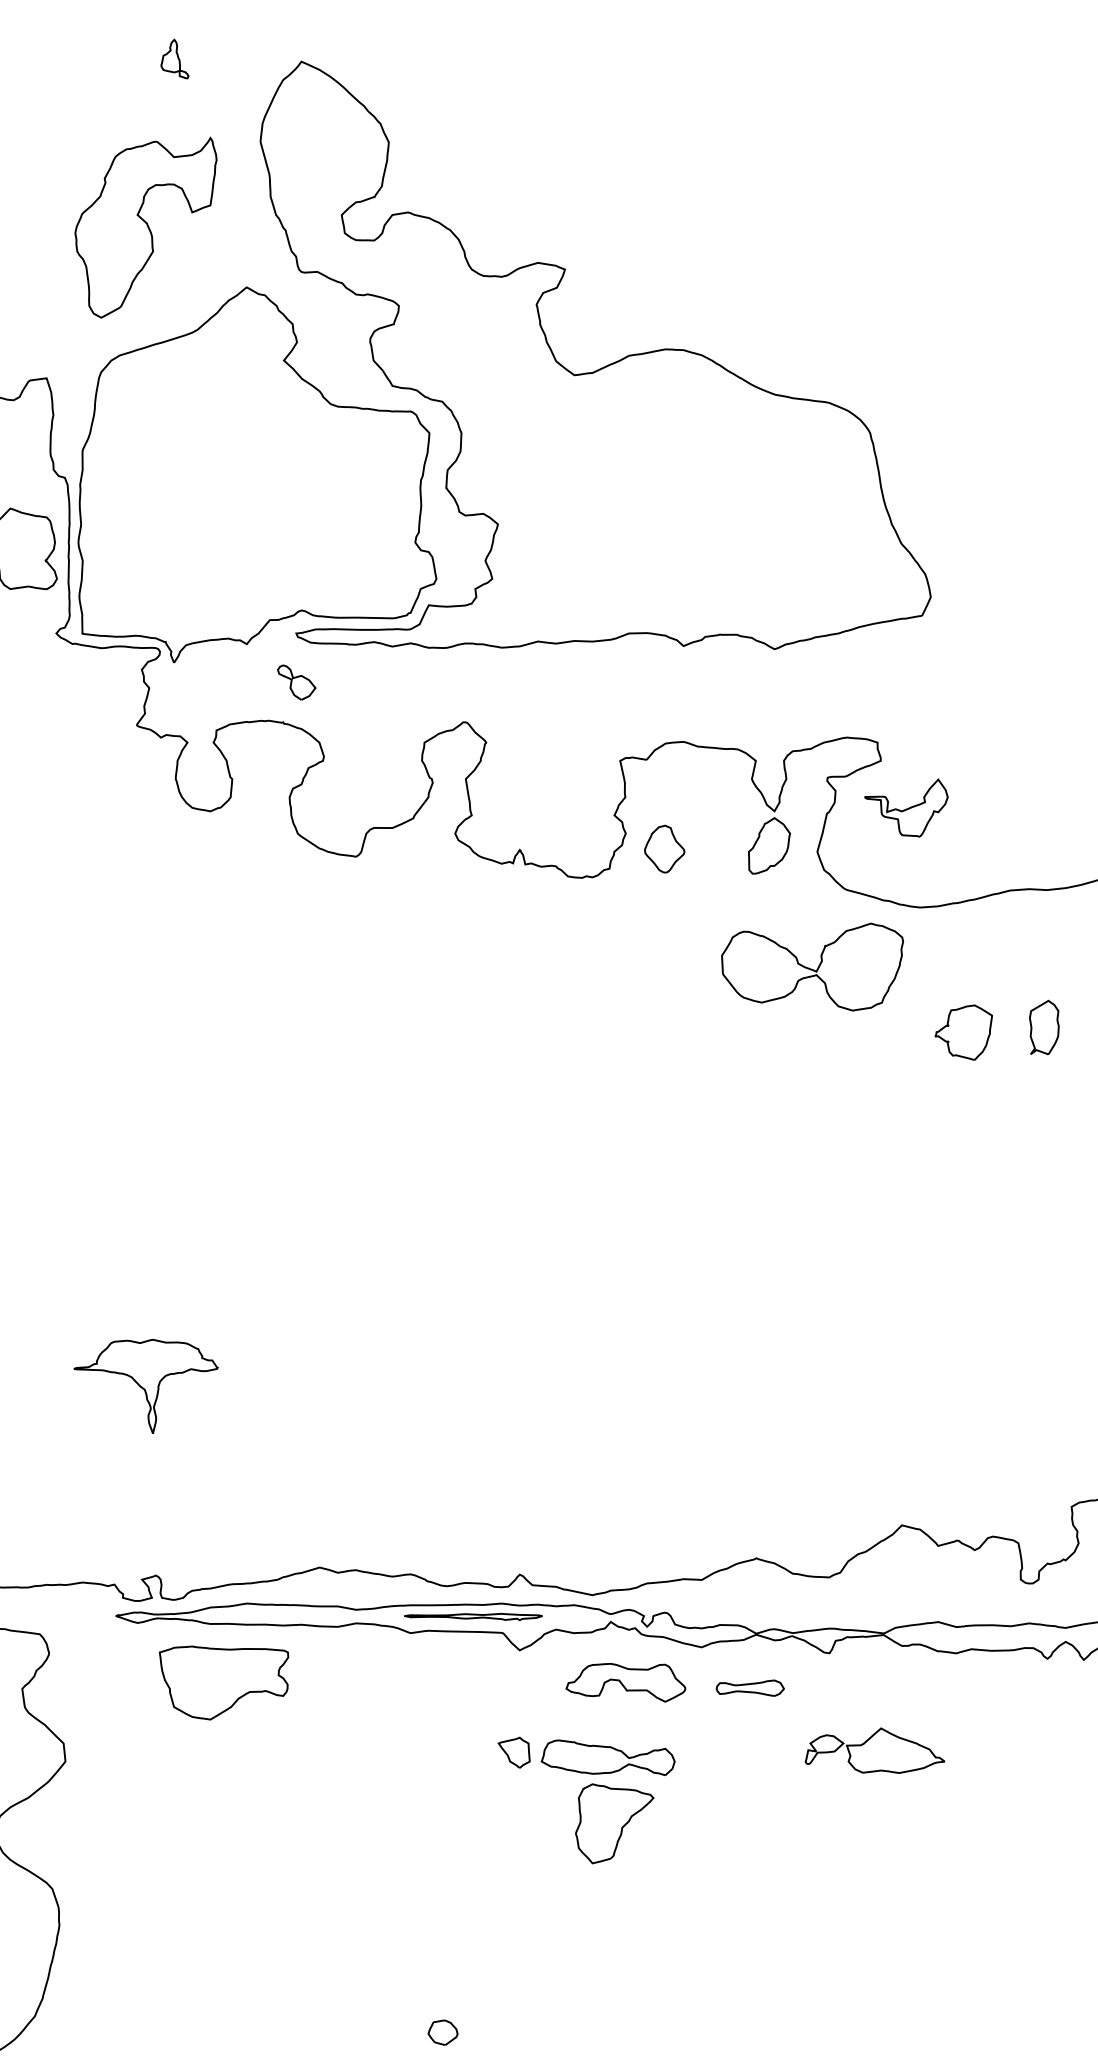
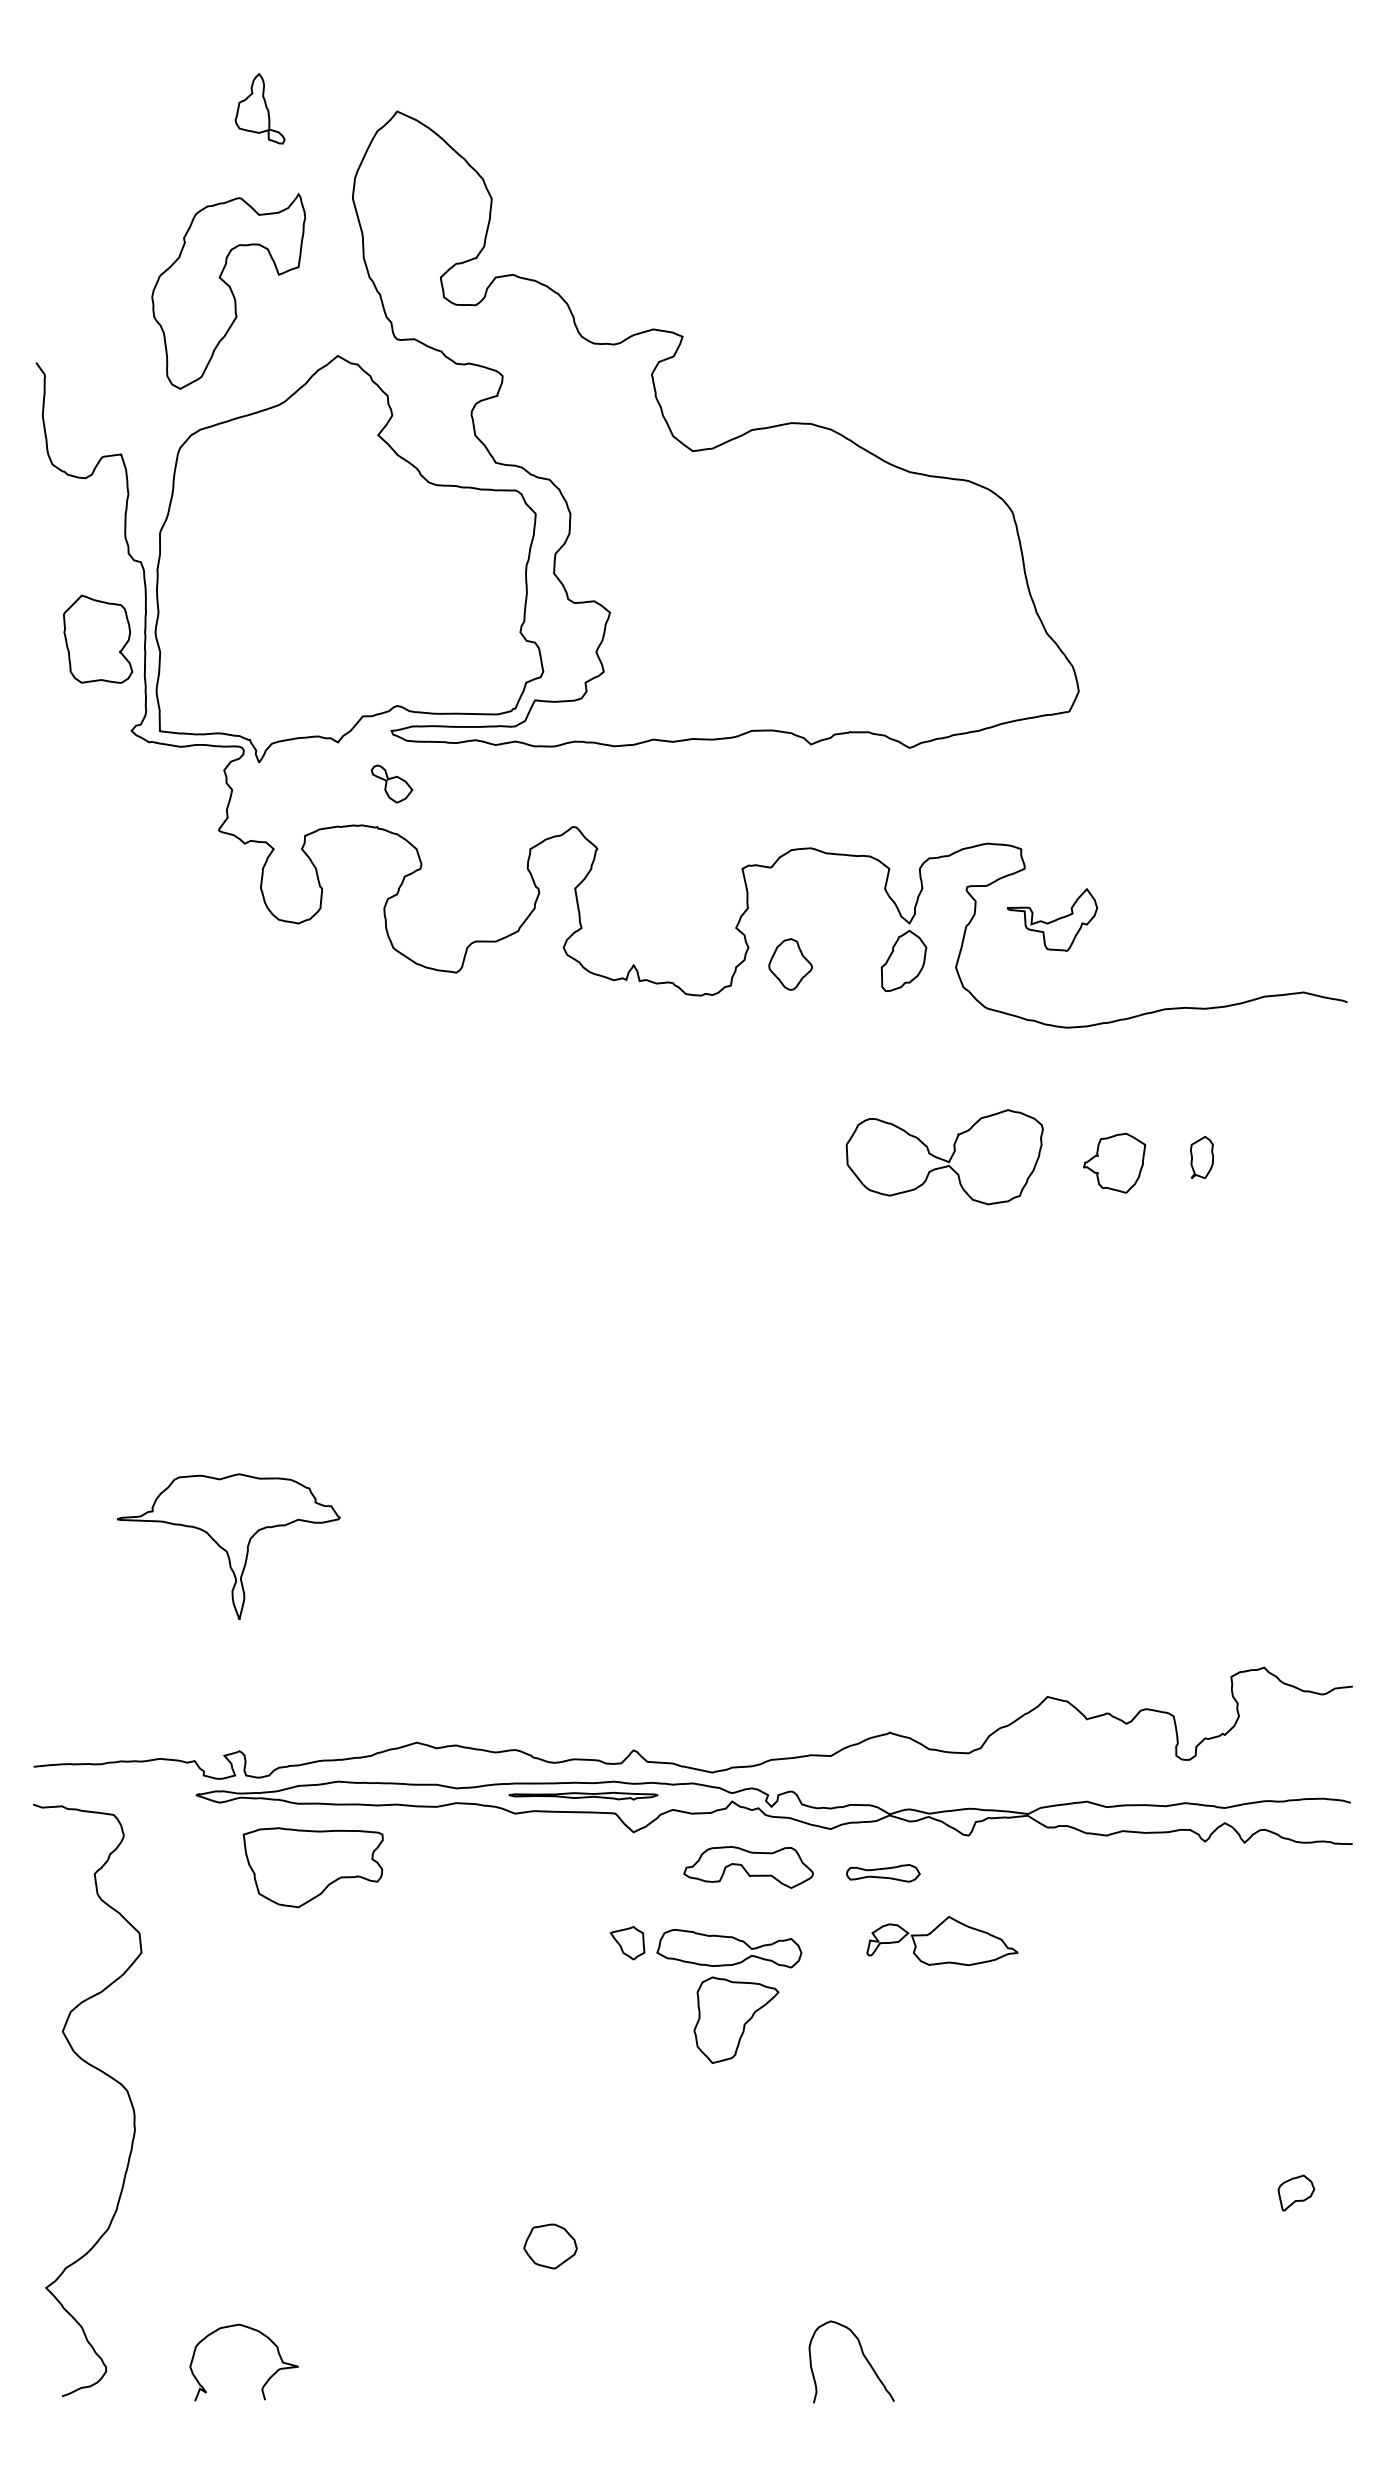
part: (174, 58) -> (259, 108), size x1.67
part: (812, 967) -> (944, 1157), moved
part: (1044, 1026) -> (1202, 1156), size x0.71
part: (145, 1386) -> (228, 1546), size x1.43
part: (875, 1751) -> (942, 1941), moved
part: (443, 2032) -> (550, 2246), size x1.67

